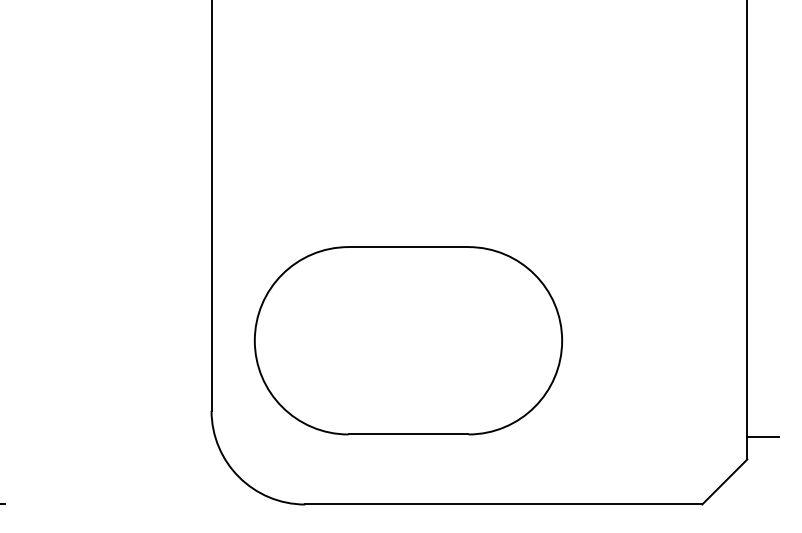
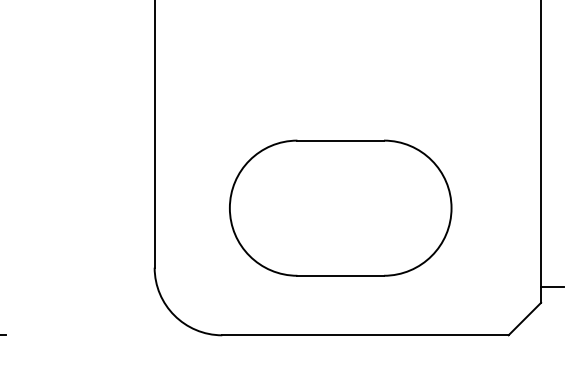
part: (408, 339) -> (340, 207), moved

